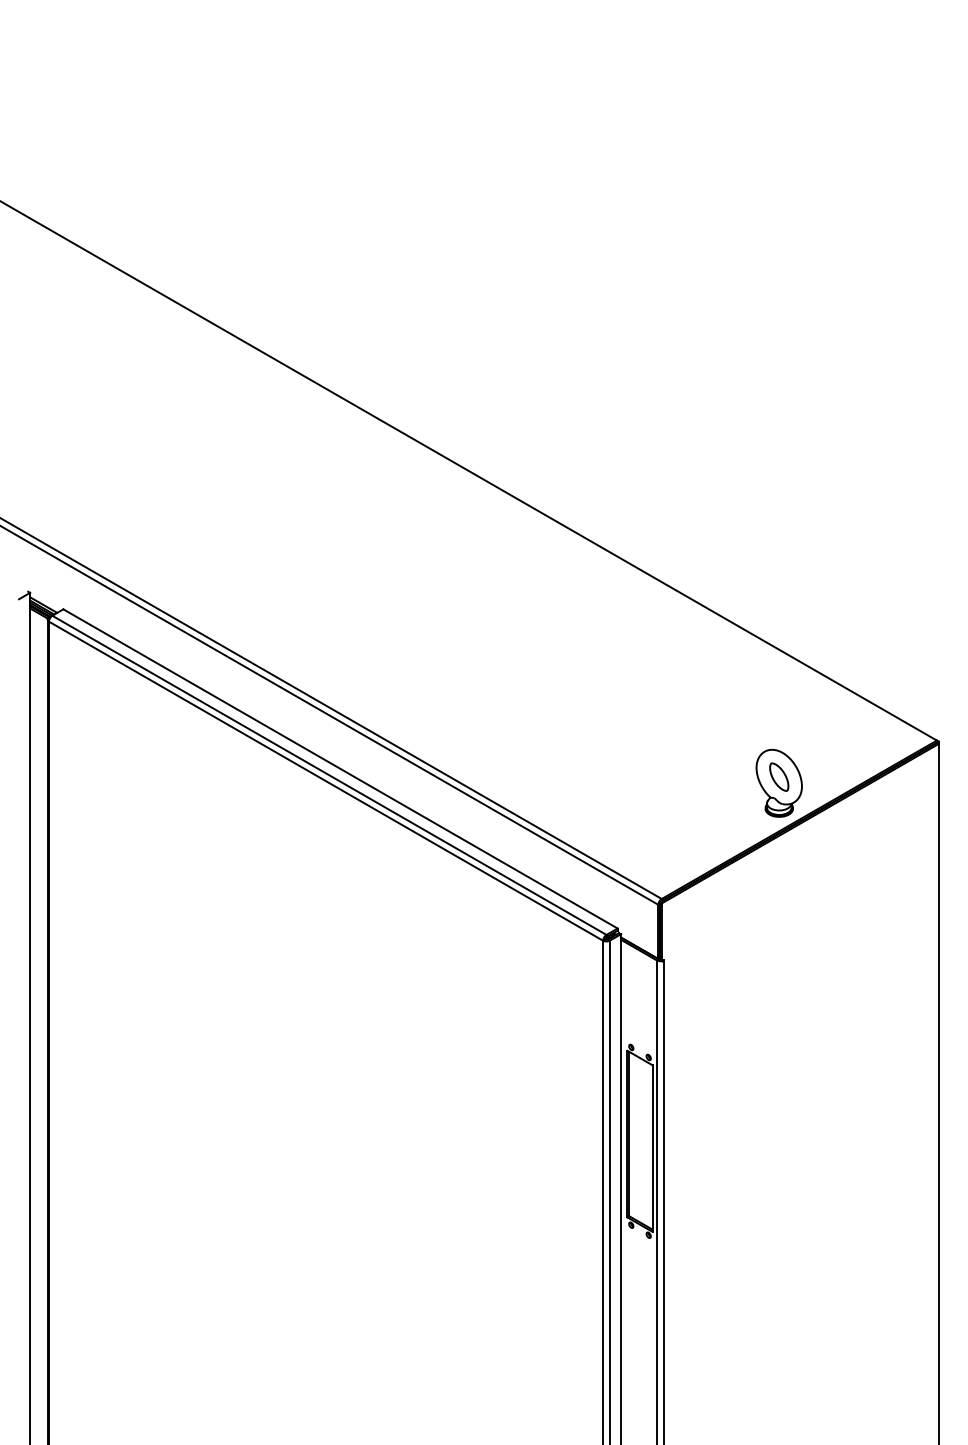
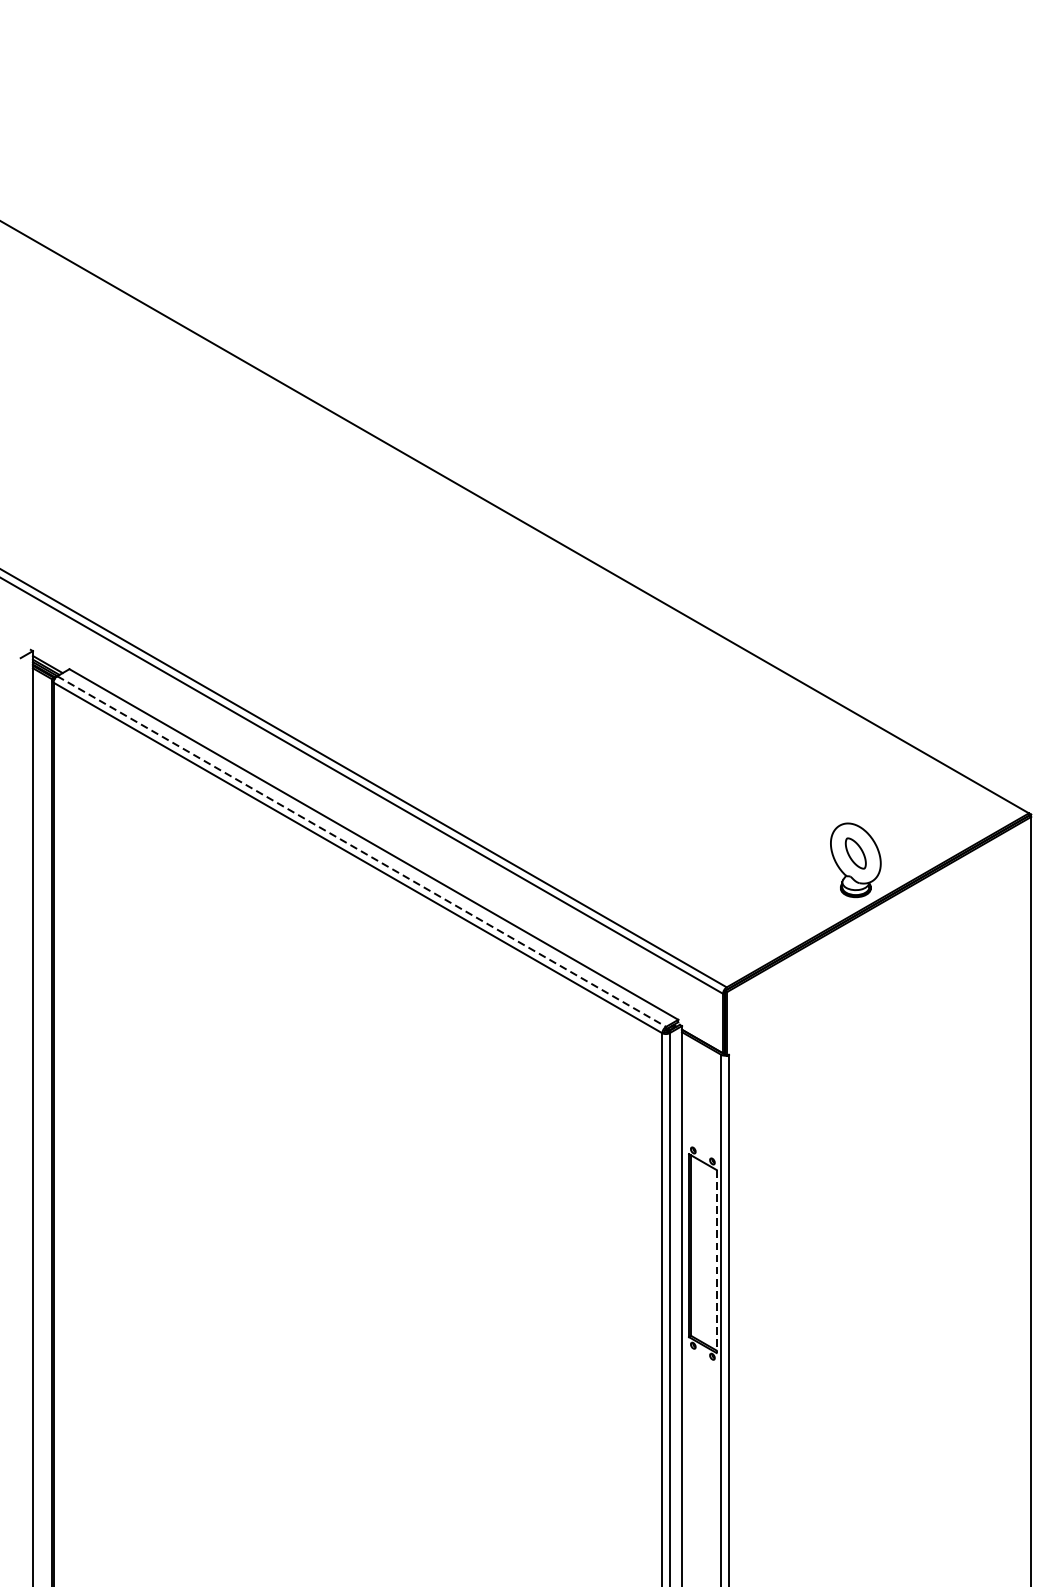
line: (329, 775) -> (361, 851), solid -> dashed
line: (652, 1149) -> (716, 1262), solid -> dashed

